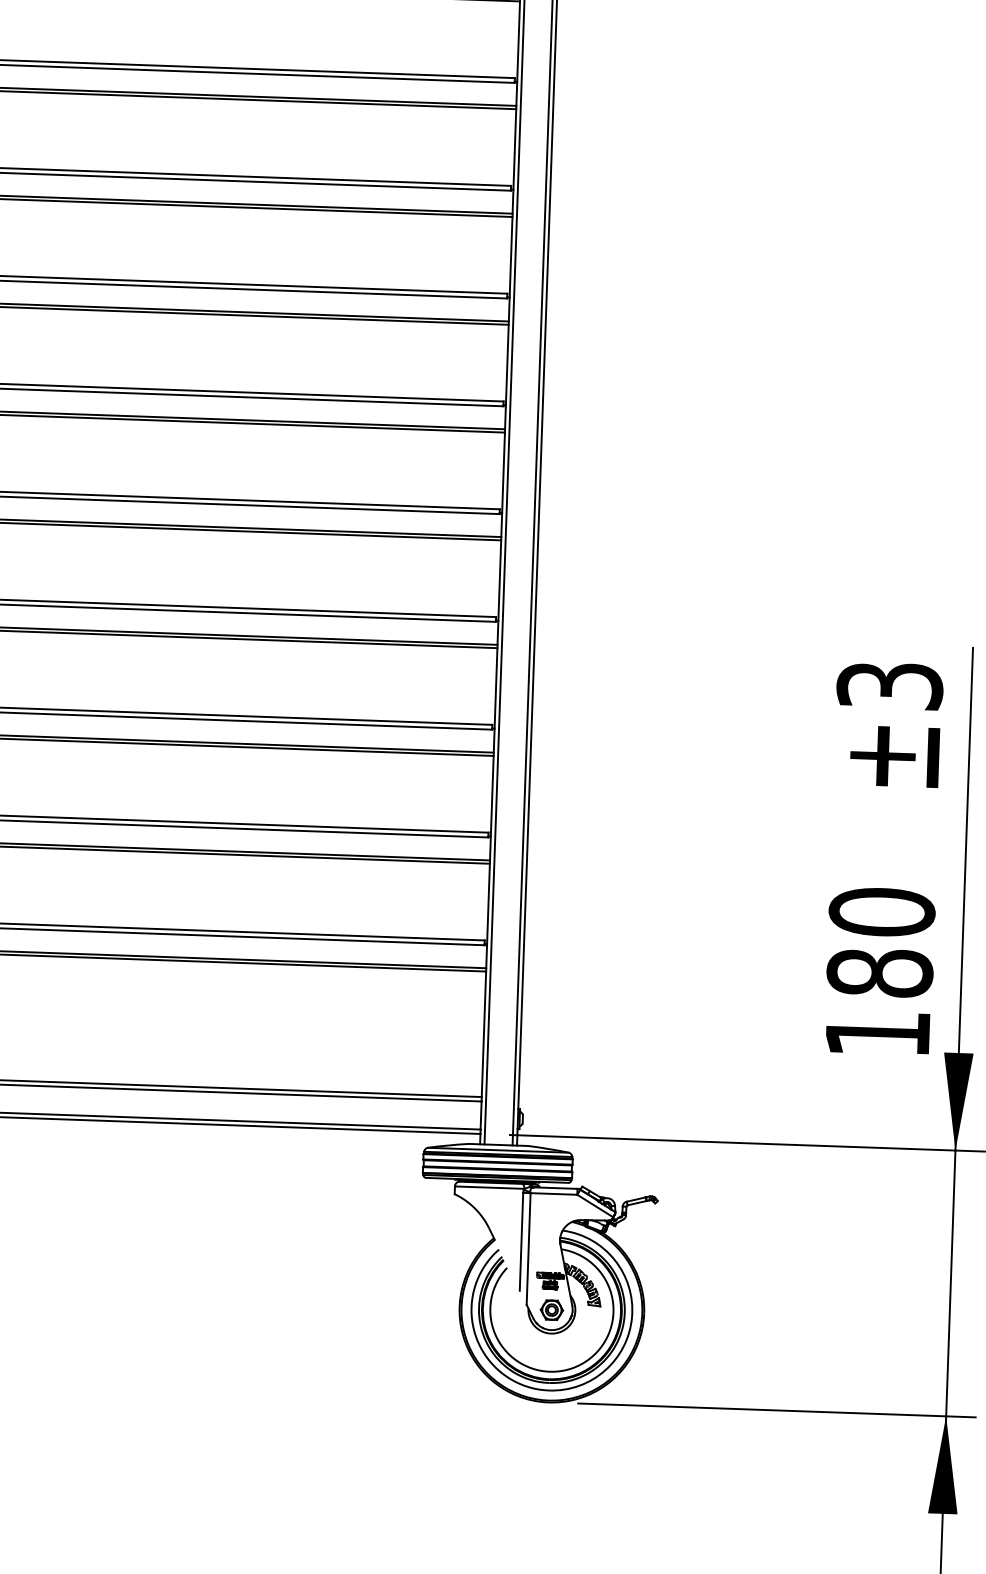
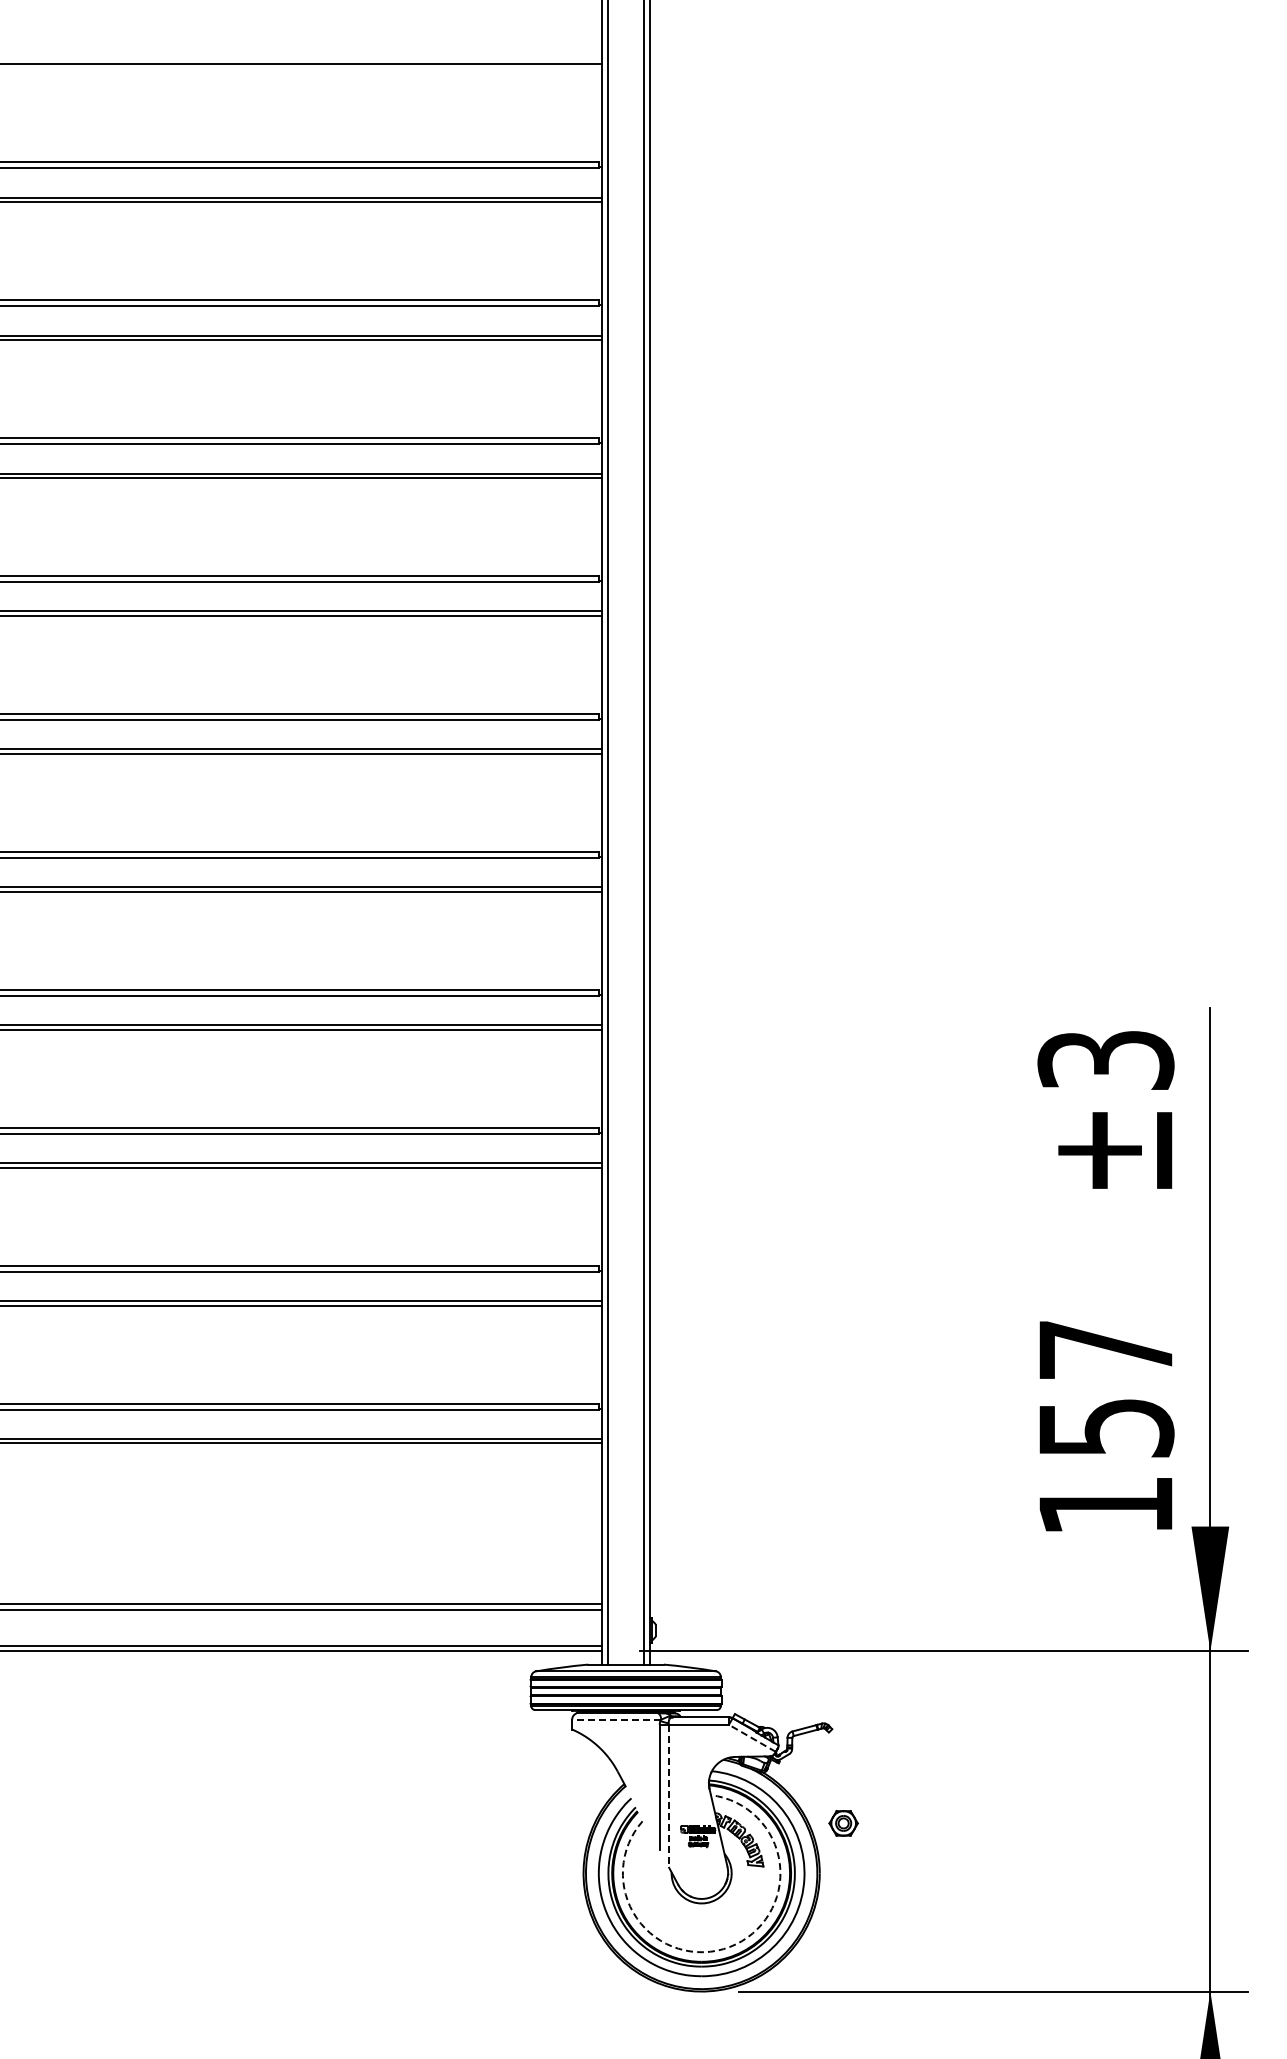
text: (880, 942) -> (1105, 1388), 180 -> 157
line: (489, 1187) -> (616, 1719), solid -> dashed
line: (594, 1206) -> (751, 1738), solid -> dashed
line: (528, 1249) -> (669, 1796), solid -> dashed
part: (551, 1310) -> (843, 1823), moved
arc: (571, 1368) -> (729, 1947), solid -> dashed

